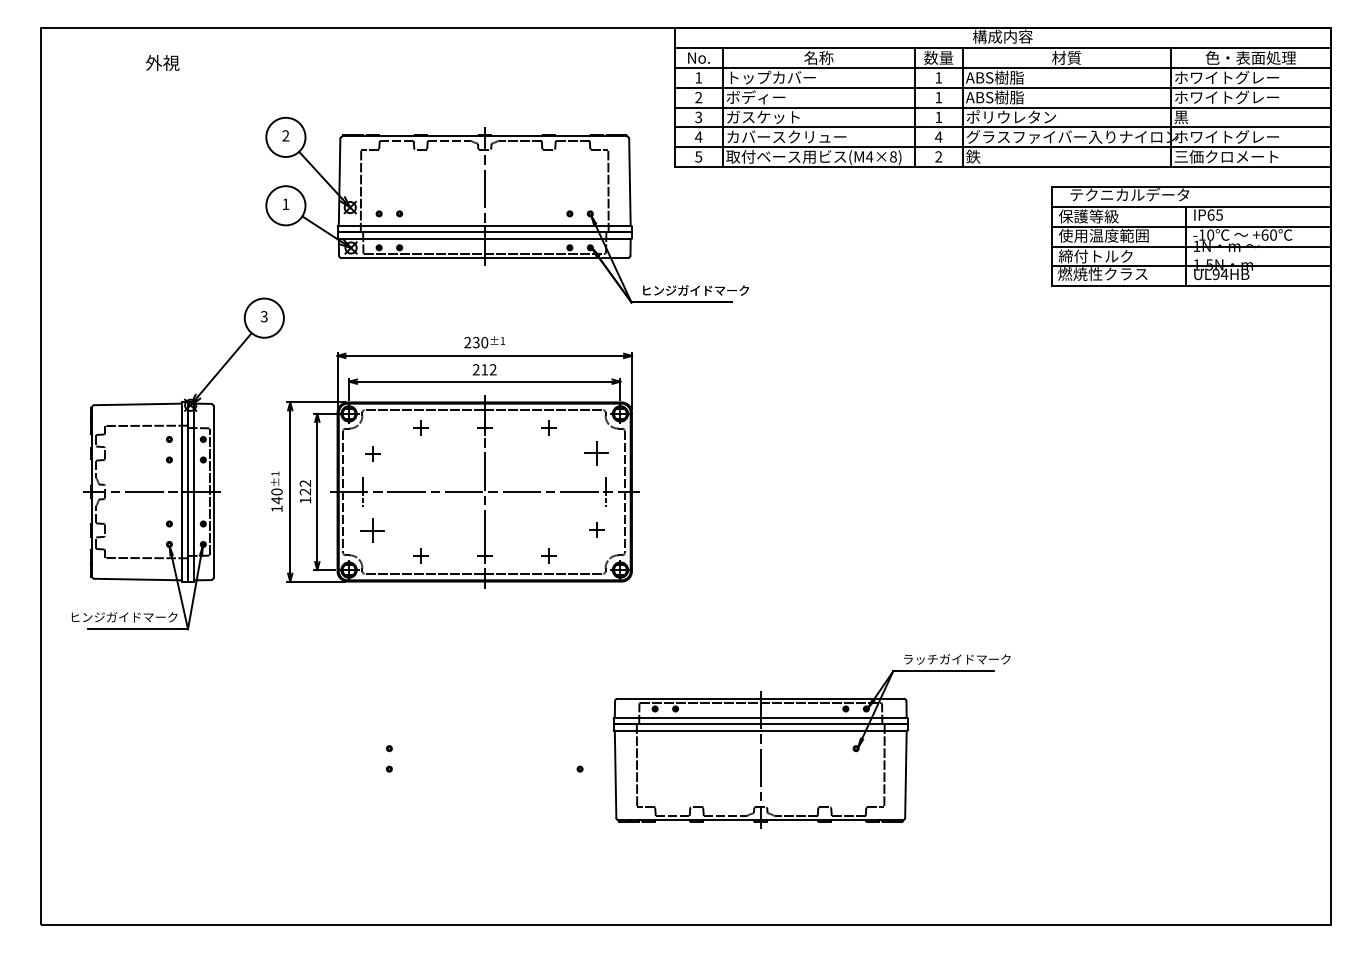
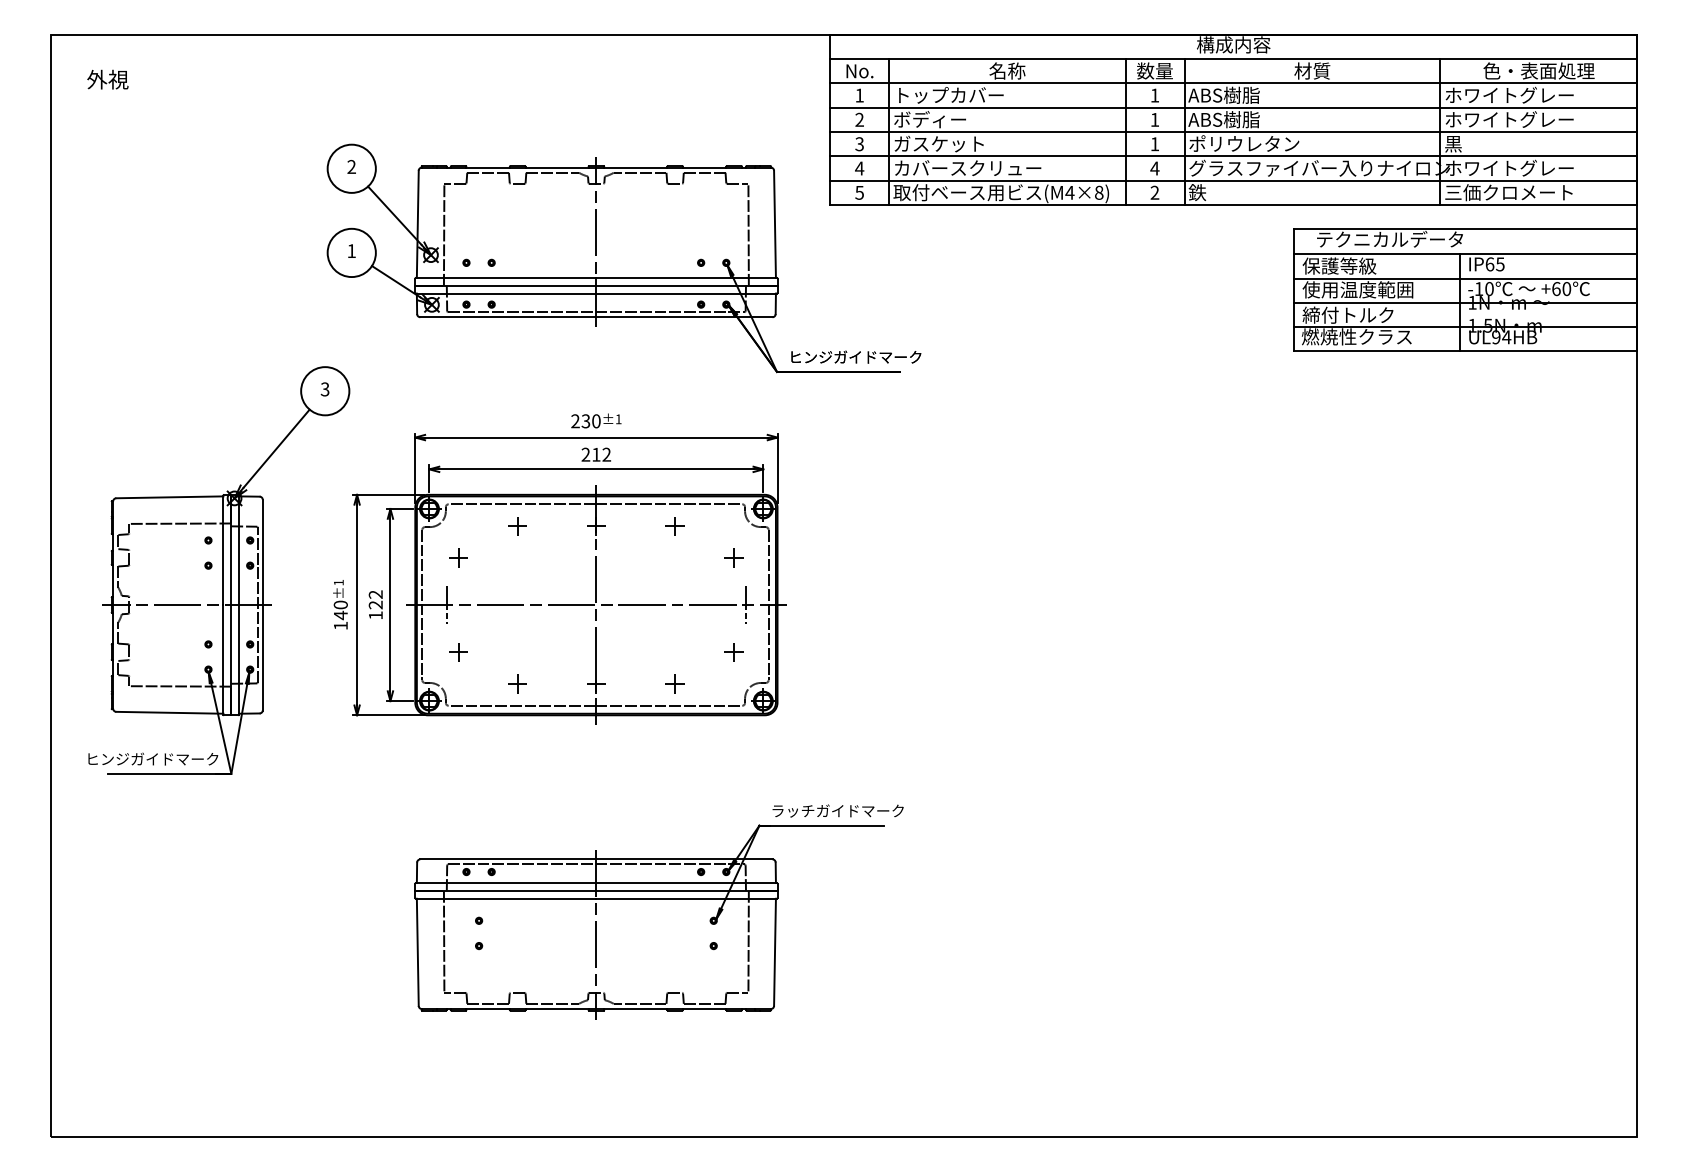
text: (162, 62) -> (107, 79), moved
part: (596, 453) -> (733, 557), size x0.62
part: (372, 529) -> (458, 651), size x0.62
part: (811, 741) -> (658, 912), moved

